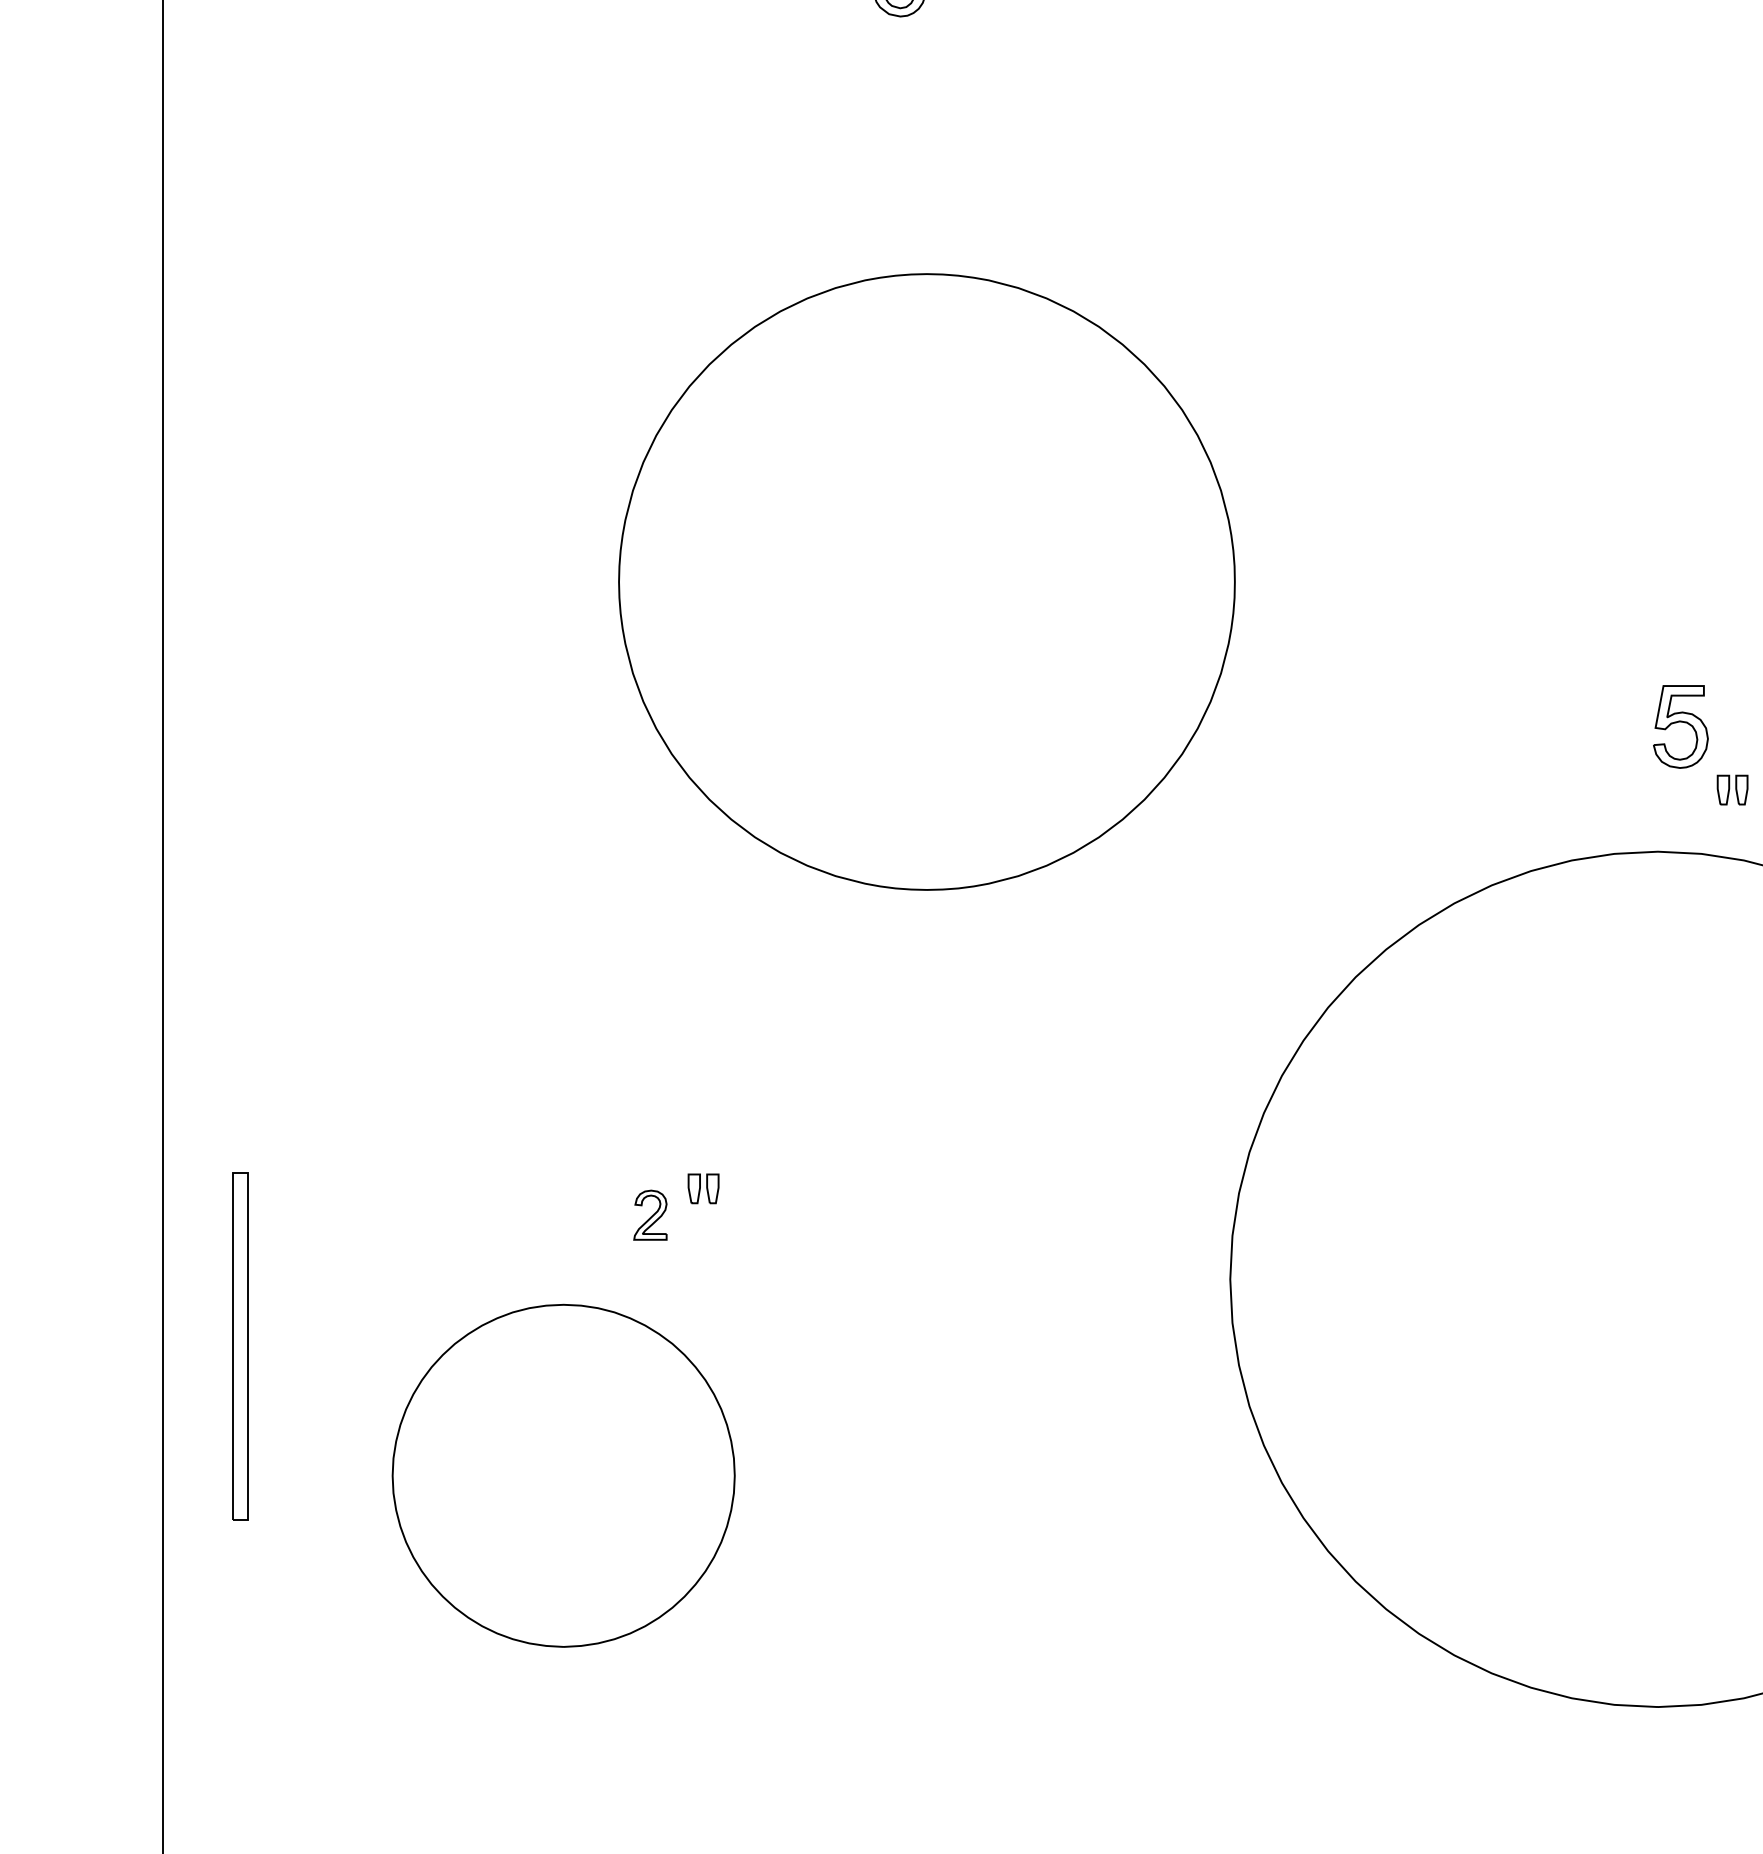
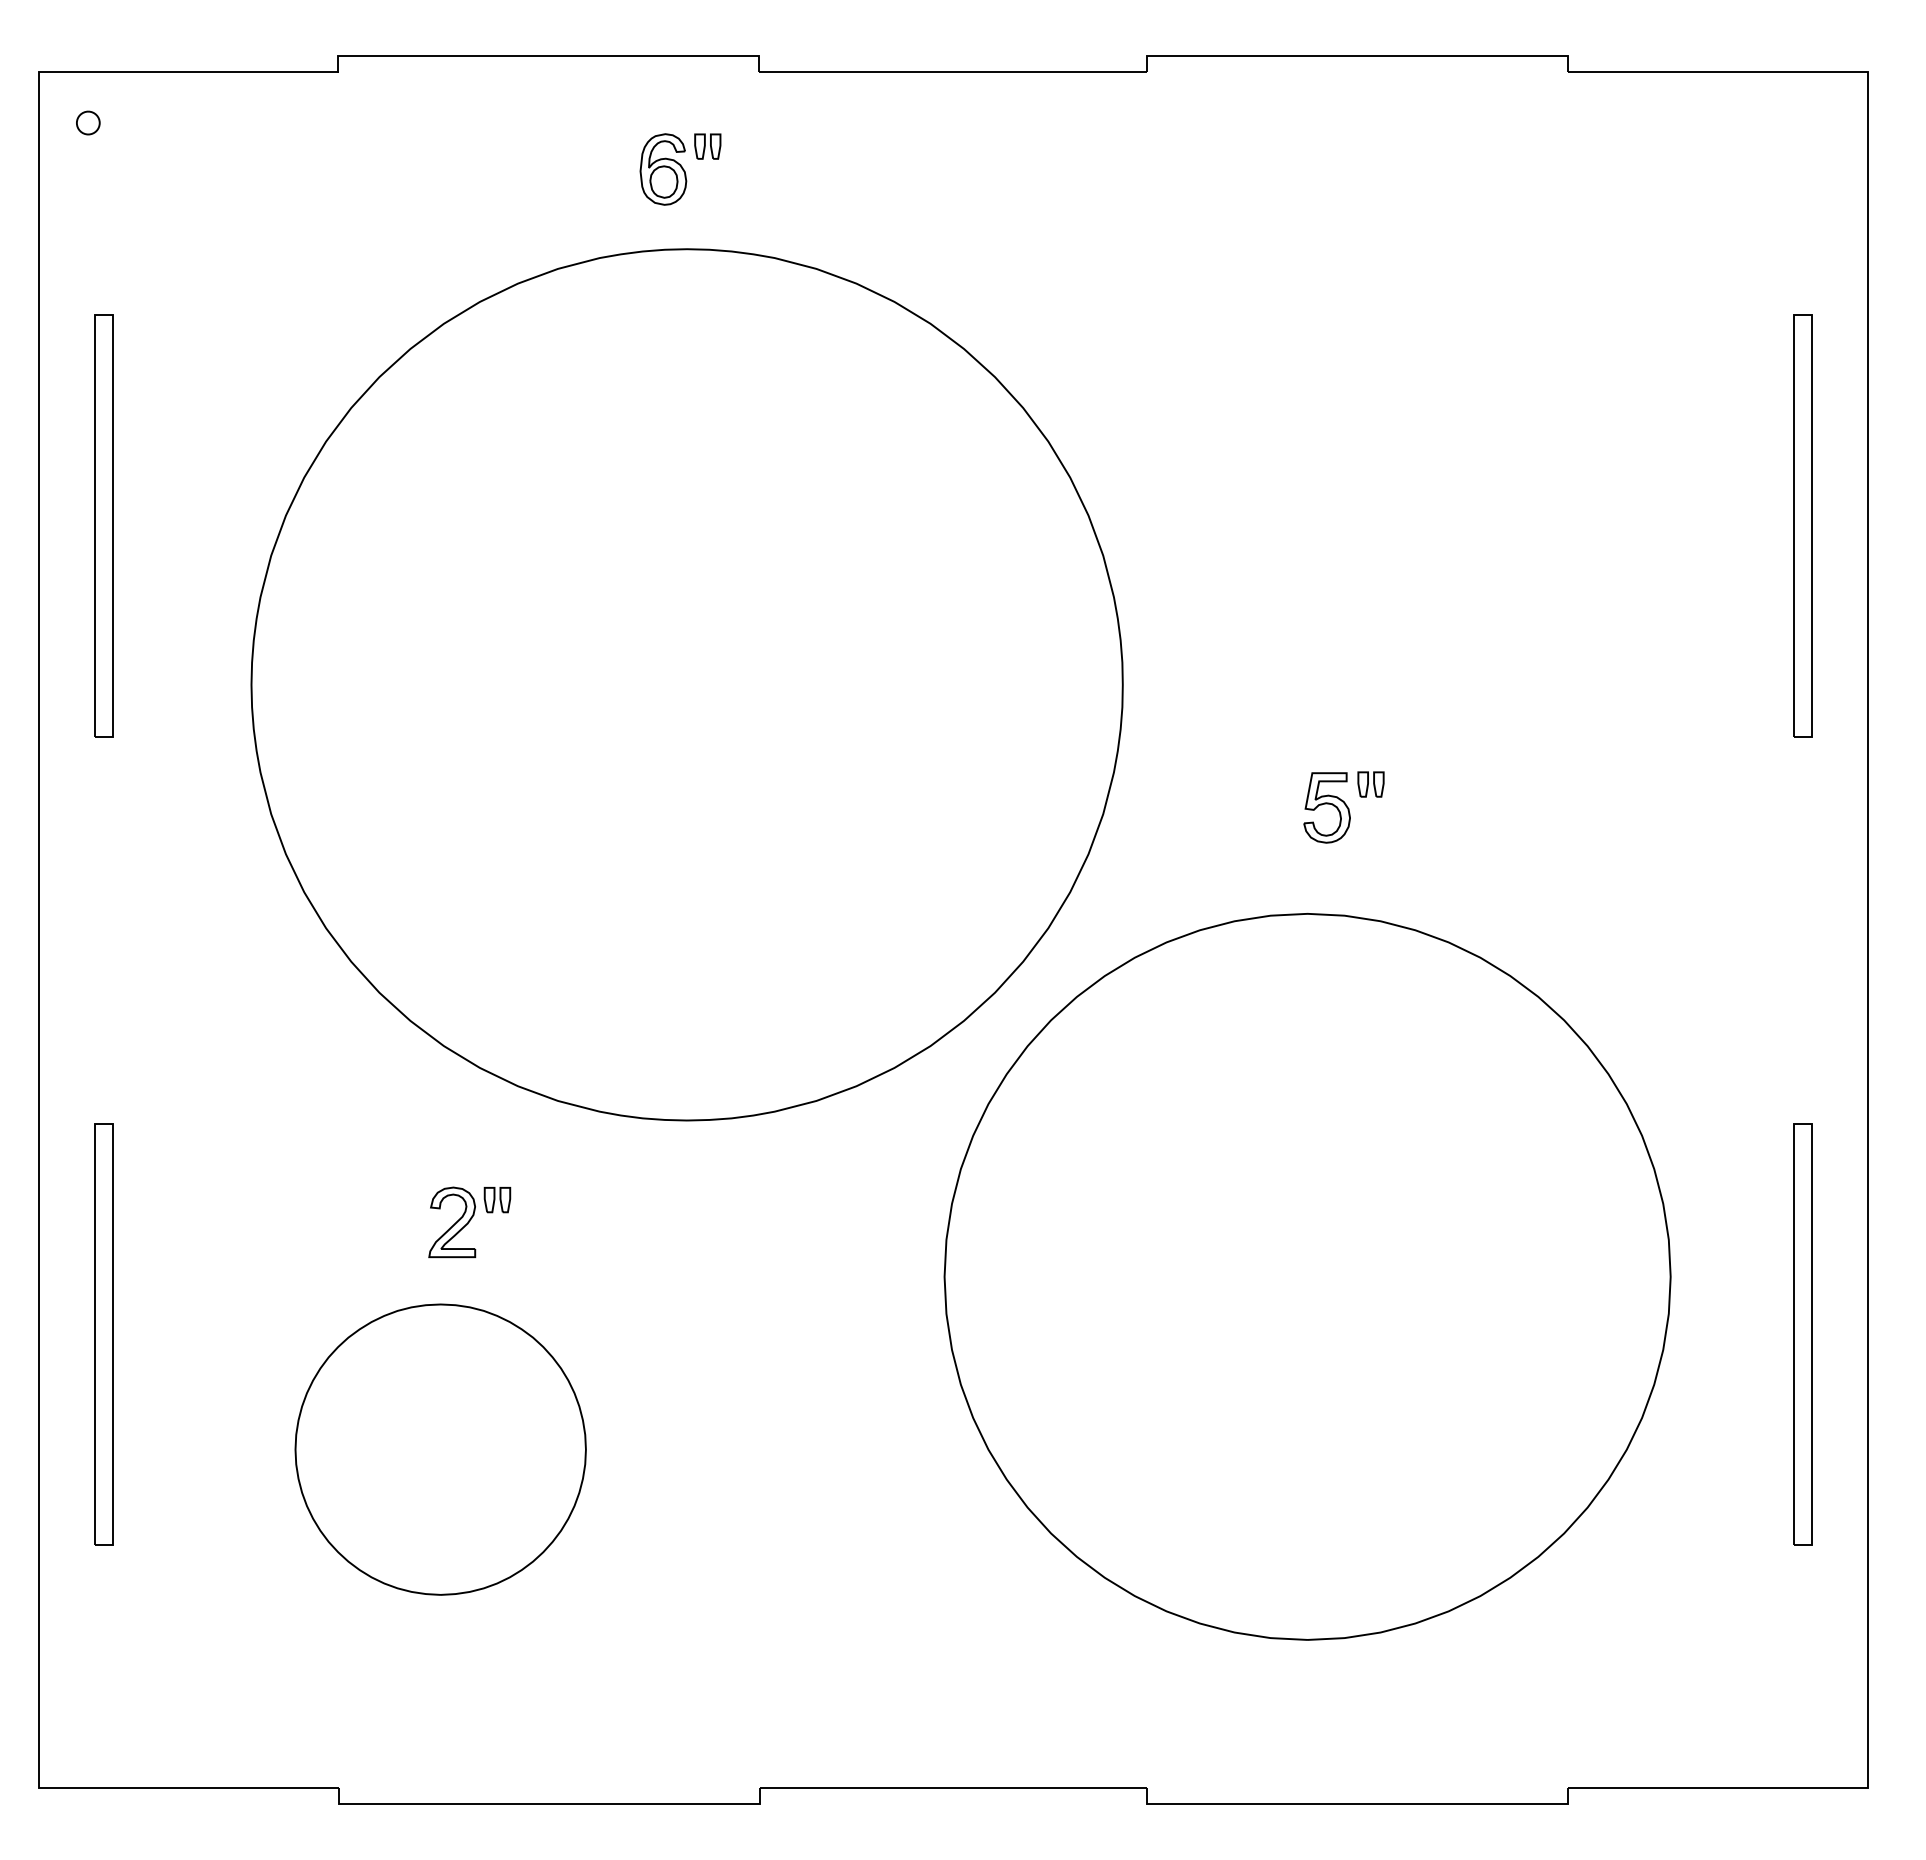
part: (239, 394) -> (103, 525), added
part: (926, 581) -> (686, 684), size x1.67
part: (1732, 790) -> (1370, 784), moved
part: (650, 1215) -> (452, 1222), size x1.67
part: (239, 1347) -> (103, 1334), size x1.43
part: (563, 1475) -> (440, 1449), moved

